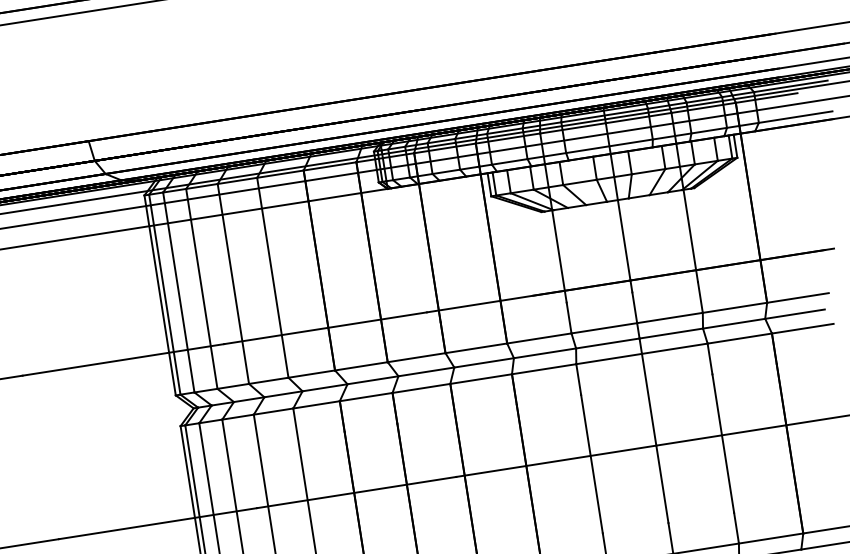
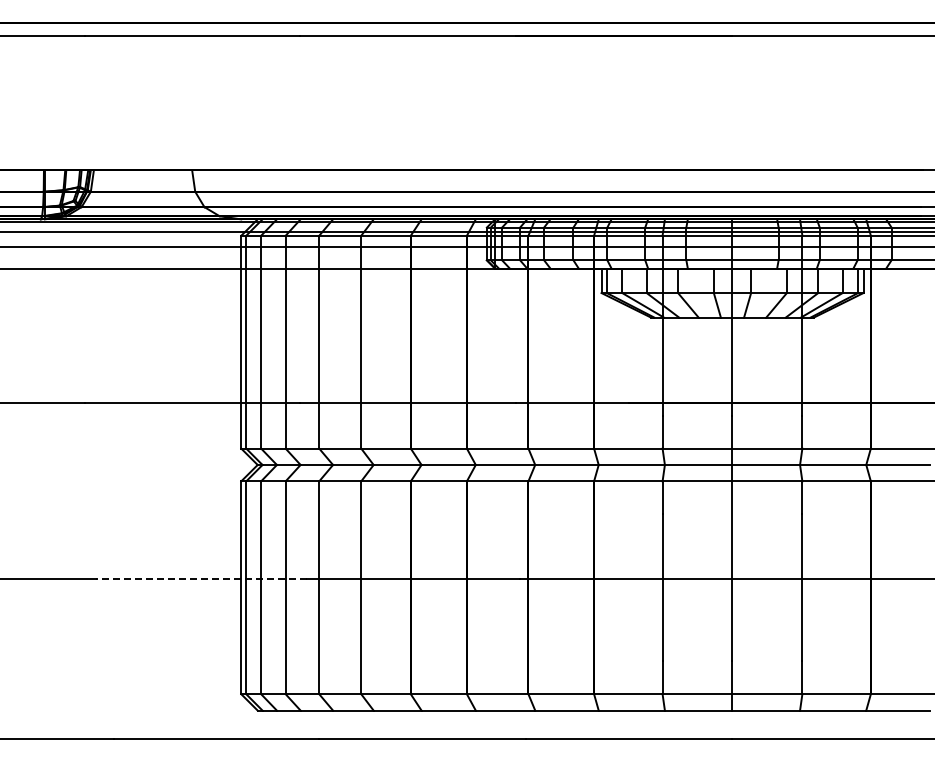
line: (157, 524) -> (201, 579), solid -> dashed

